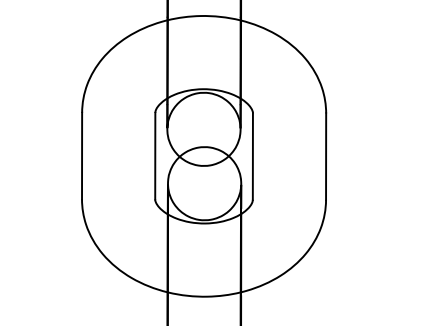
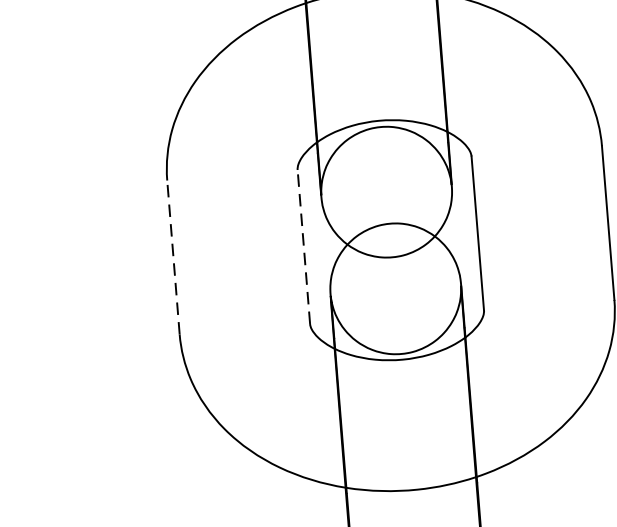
line: (82, 155) -> (174, 256), solid -> dashed
line: (155, 155) -> (304, 245), solid -> dashed

